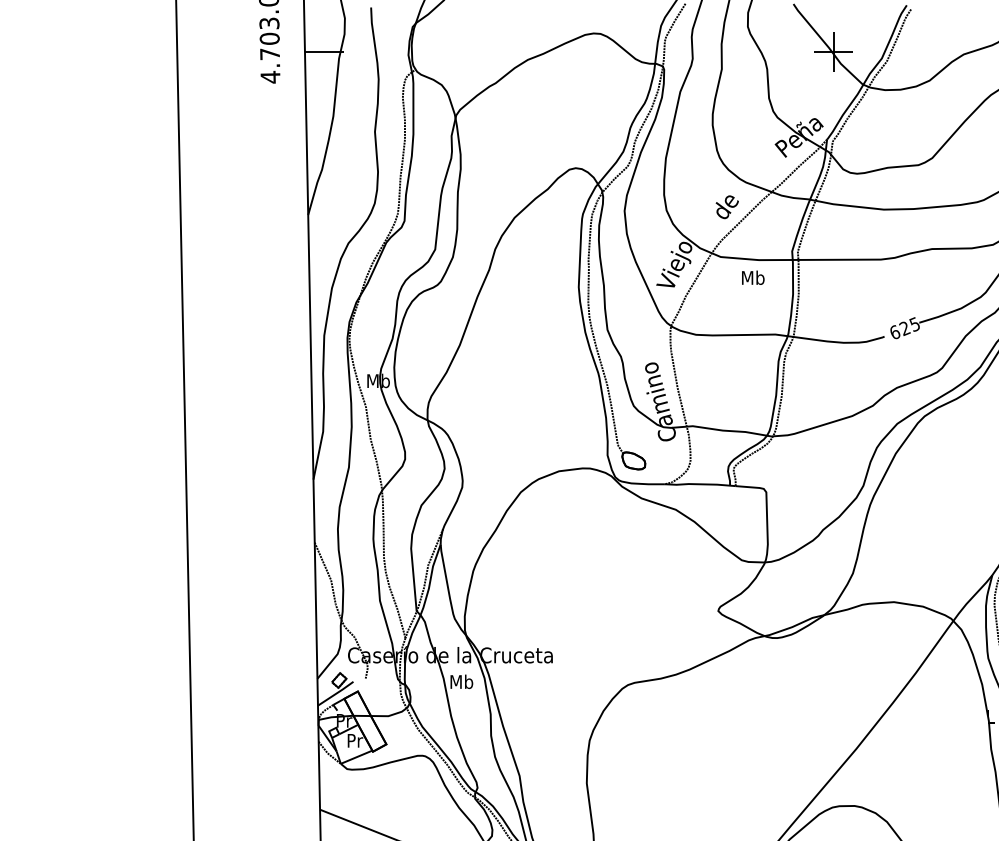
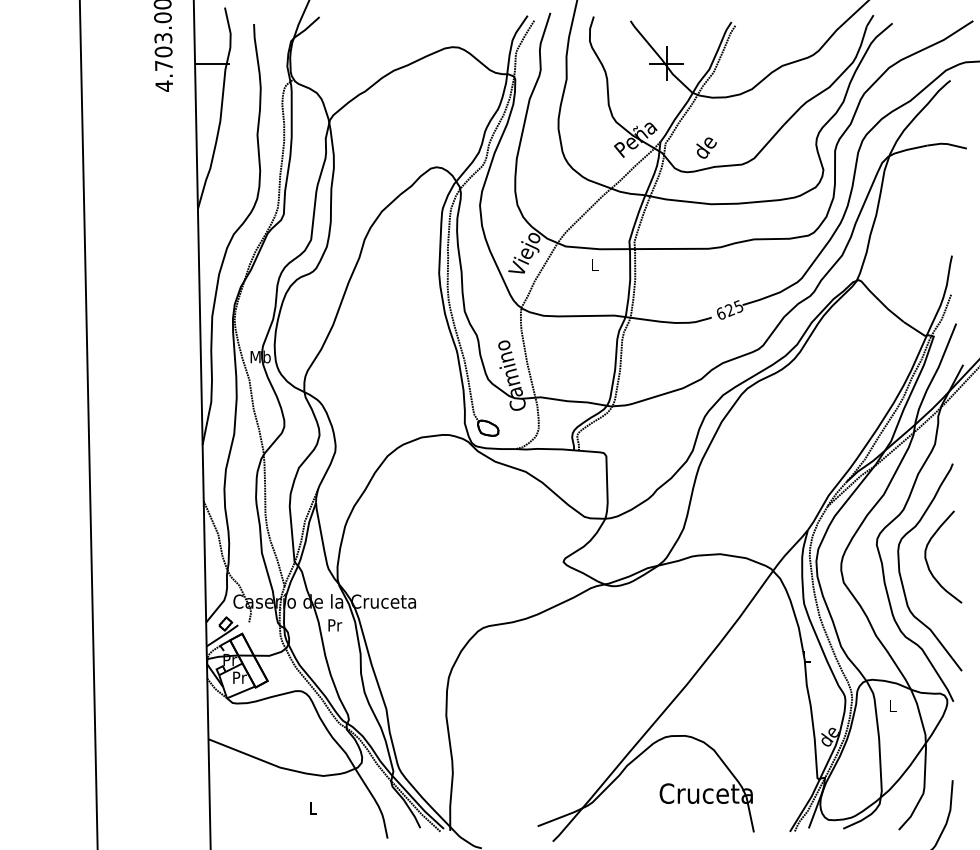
text: (727, 206) -> (706, 147), moved
text: (753, 277) -> (594, 264), Mb -> L
text: (461, 681) -> (334, 624), Mb -> Pr

